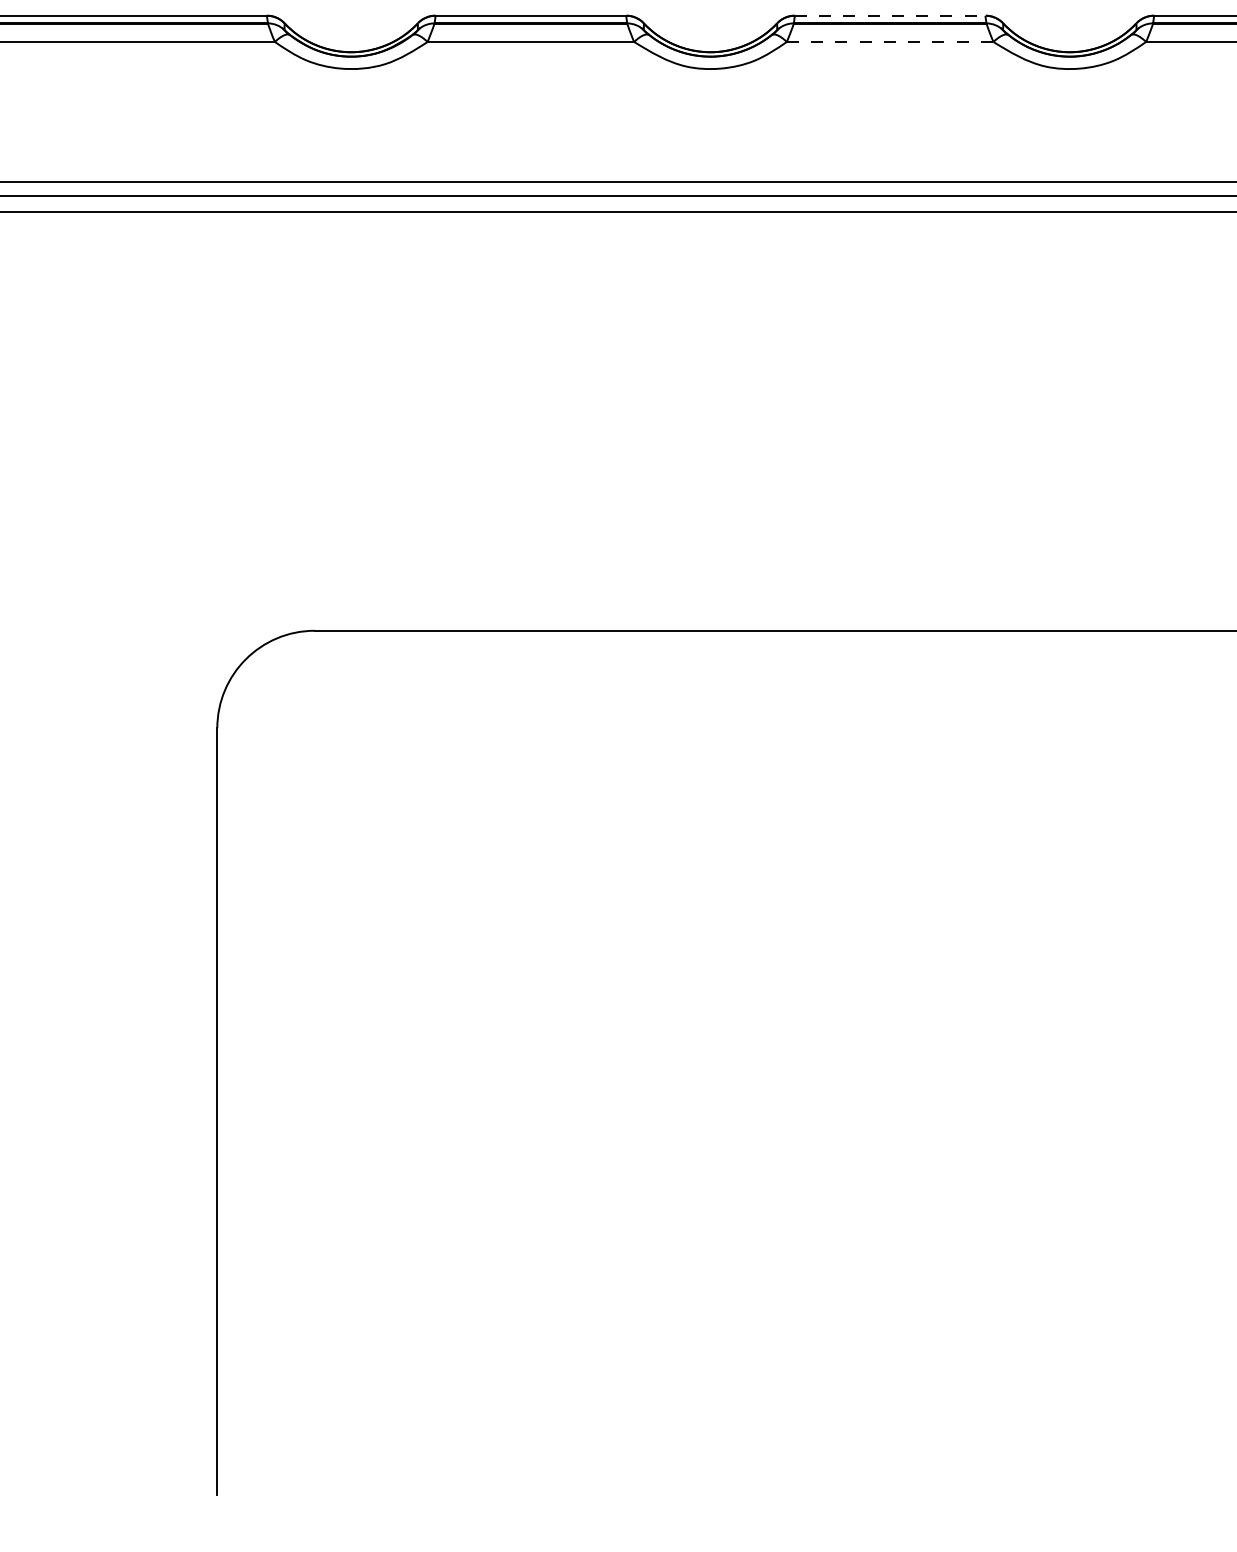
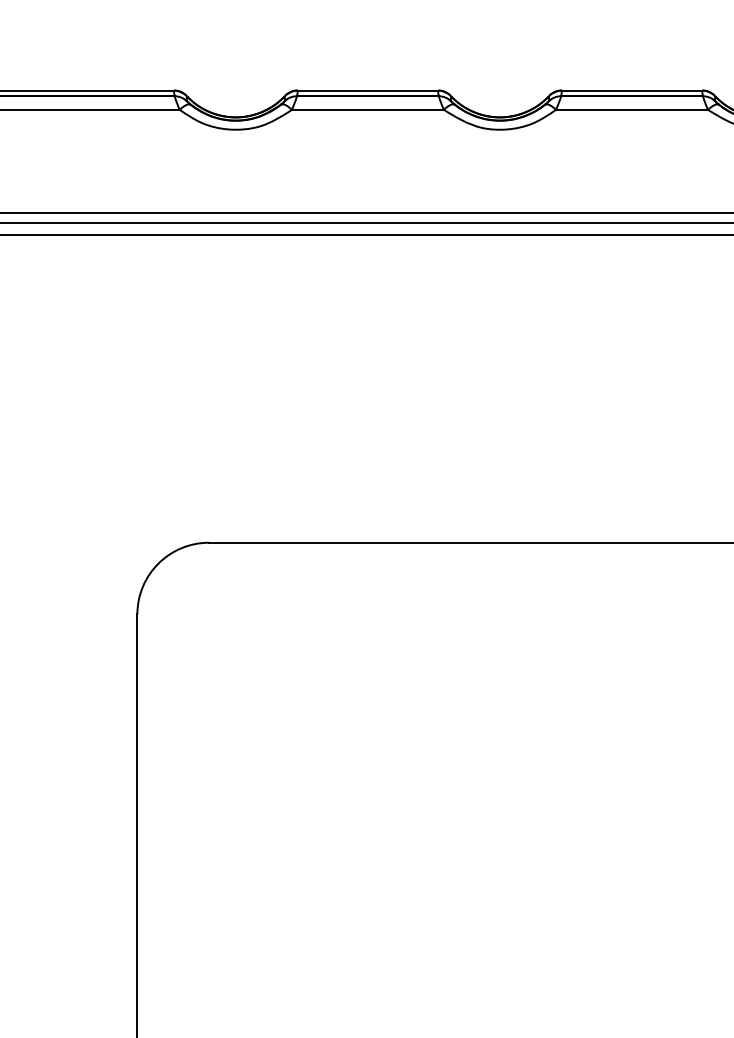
line: (890, 15) -> (632, 90), dashed -> solid
line: (890, 41) -> (632, 109), dashed -> solid

